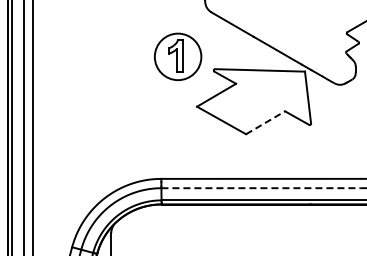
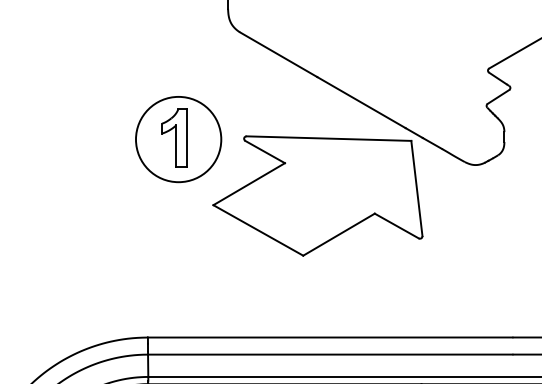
part: (178, 56) -> (179, 138), moved
line: (265, 122) -> (338, 234), dashed -> solid
line: (261, 188) -> (331, 355), dashed -> solid

